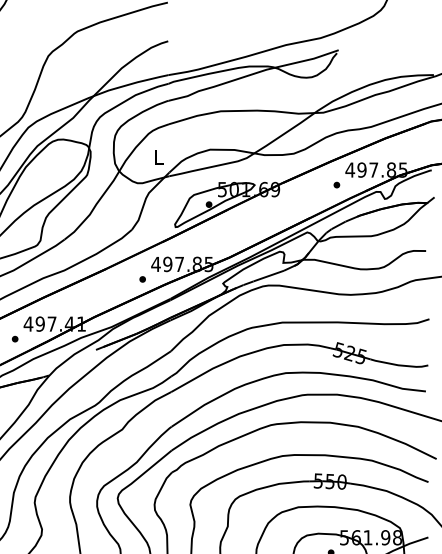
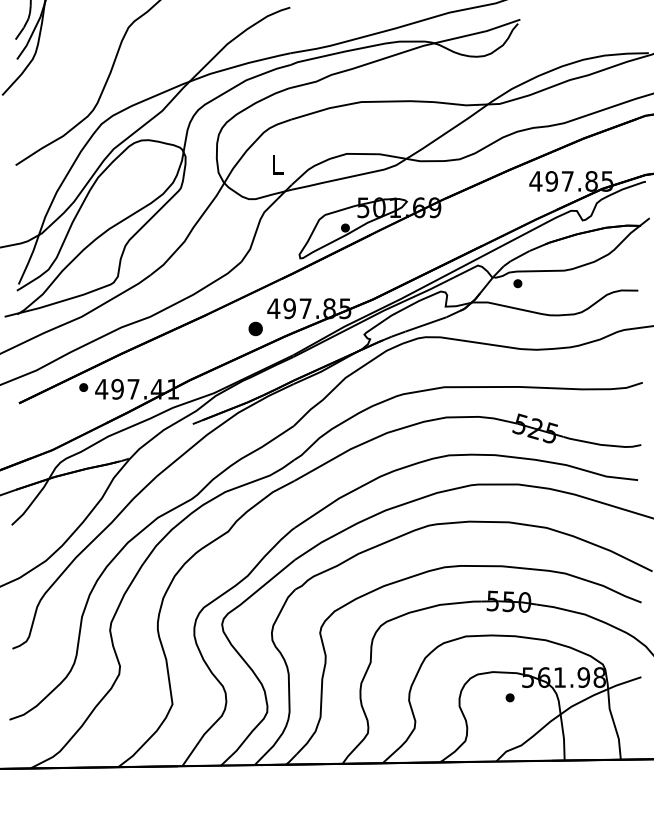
part: (336, 184) -> (517, 283), moved
part: (142, 279) -> (255, 328), size x1.6
part: (15, 339) -> (83, 387), moved

